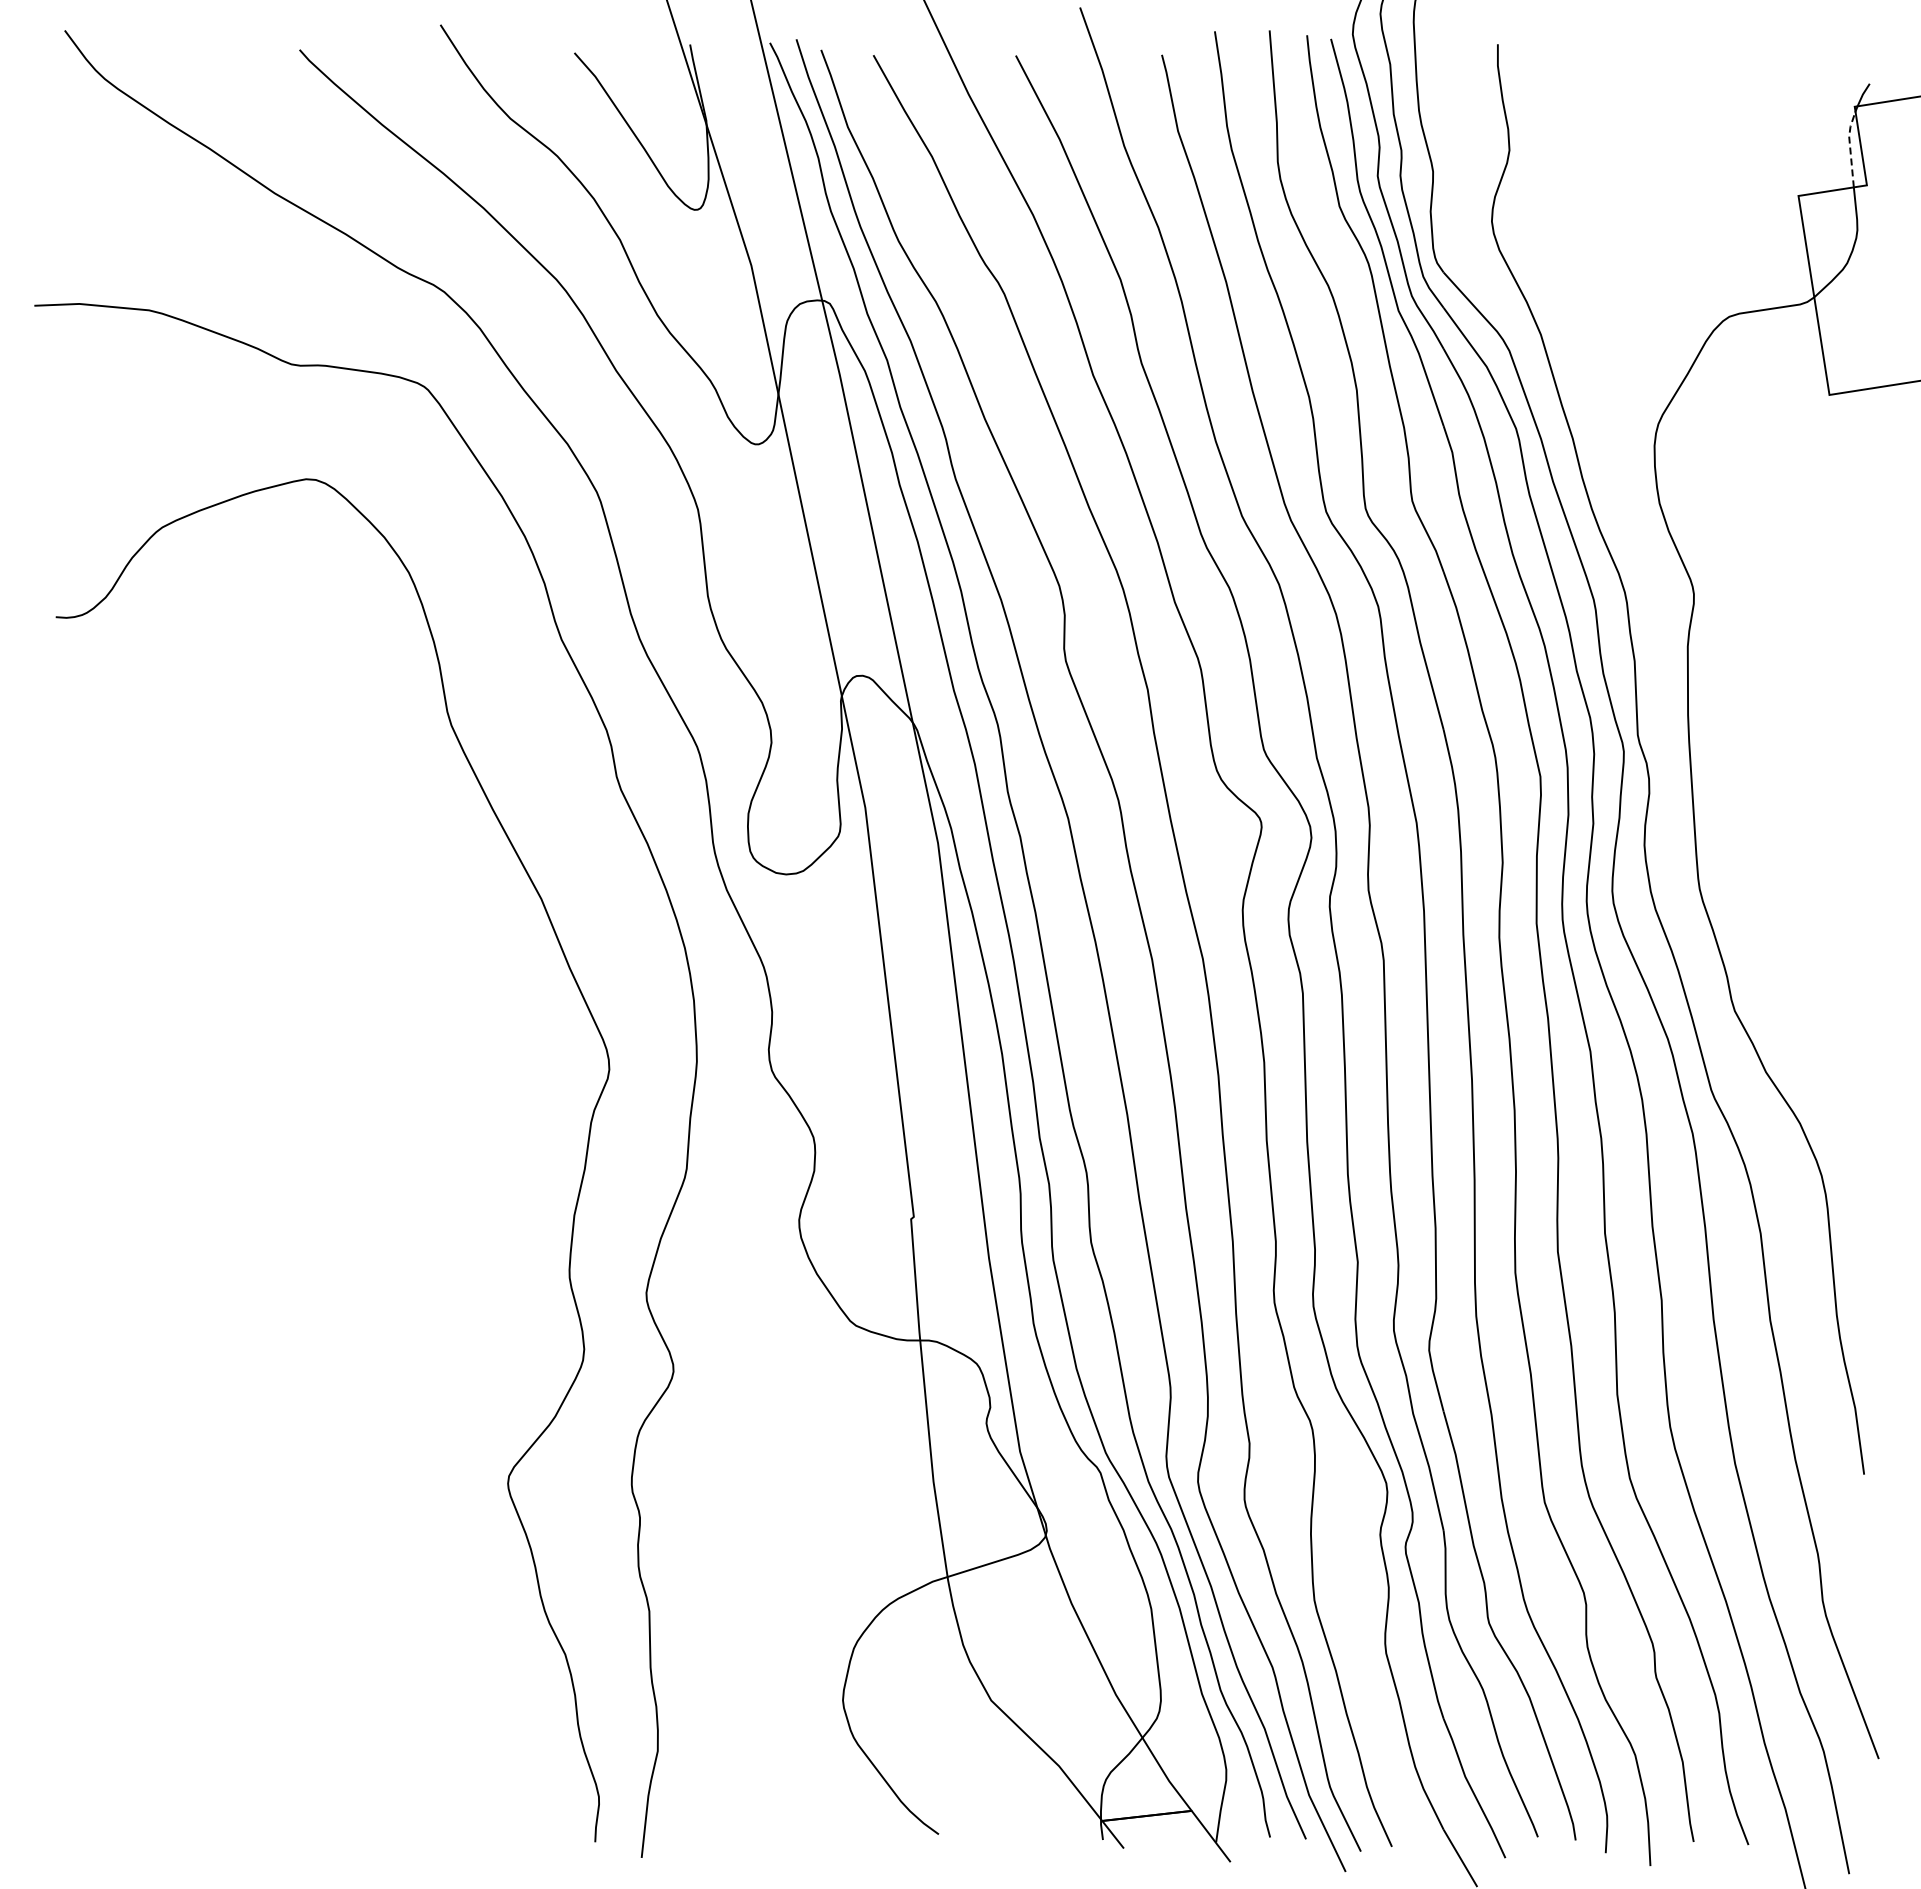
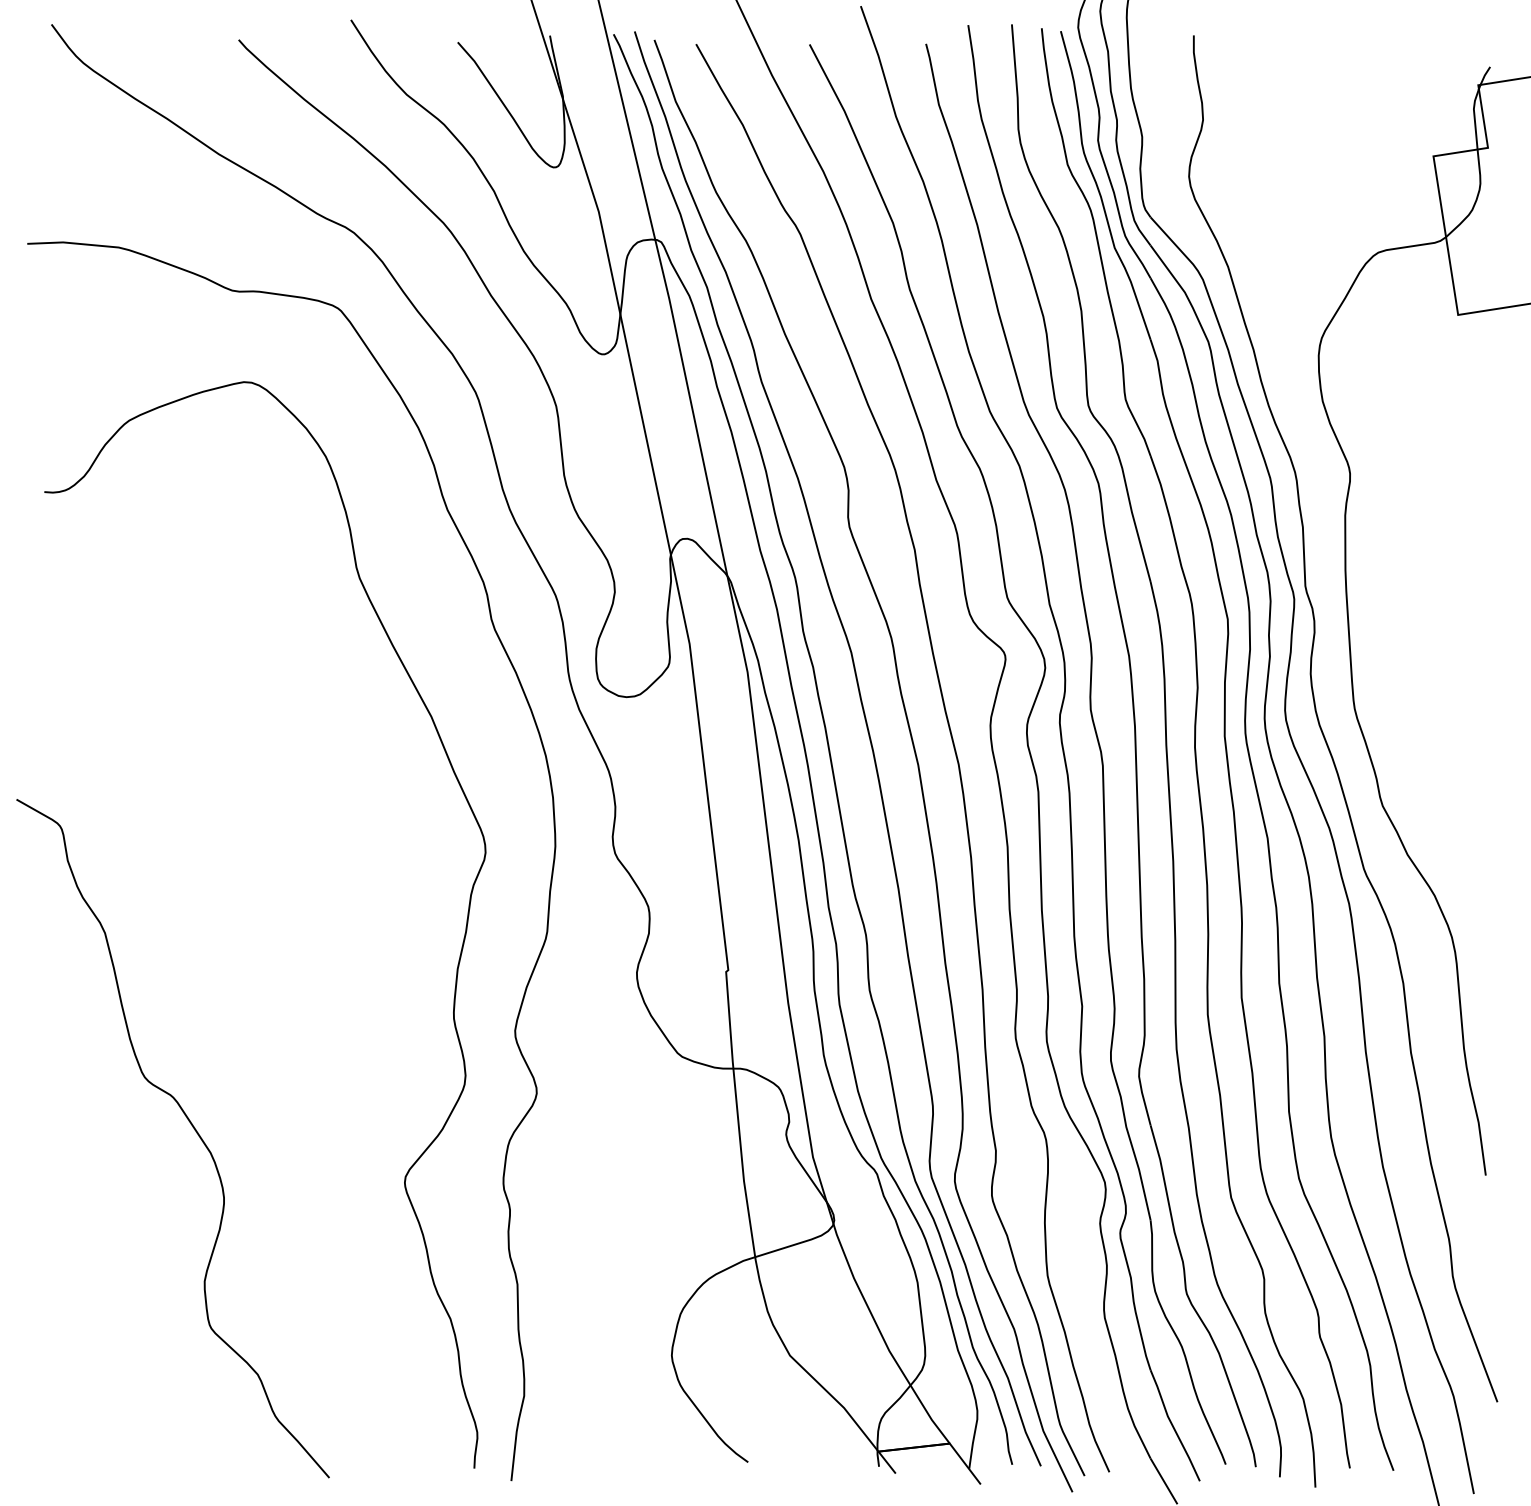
line: (1850, 147) -> (1474, 117), dashed -> solid
curve: (241, 1413) -> (192, 1126), added

